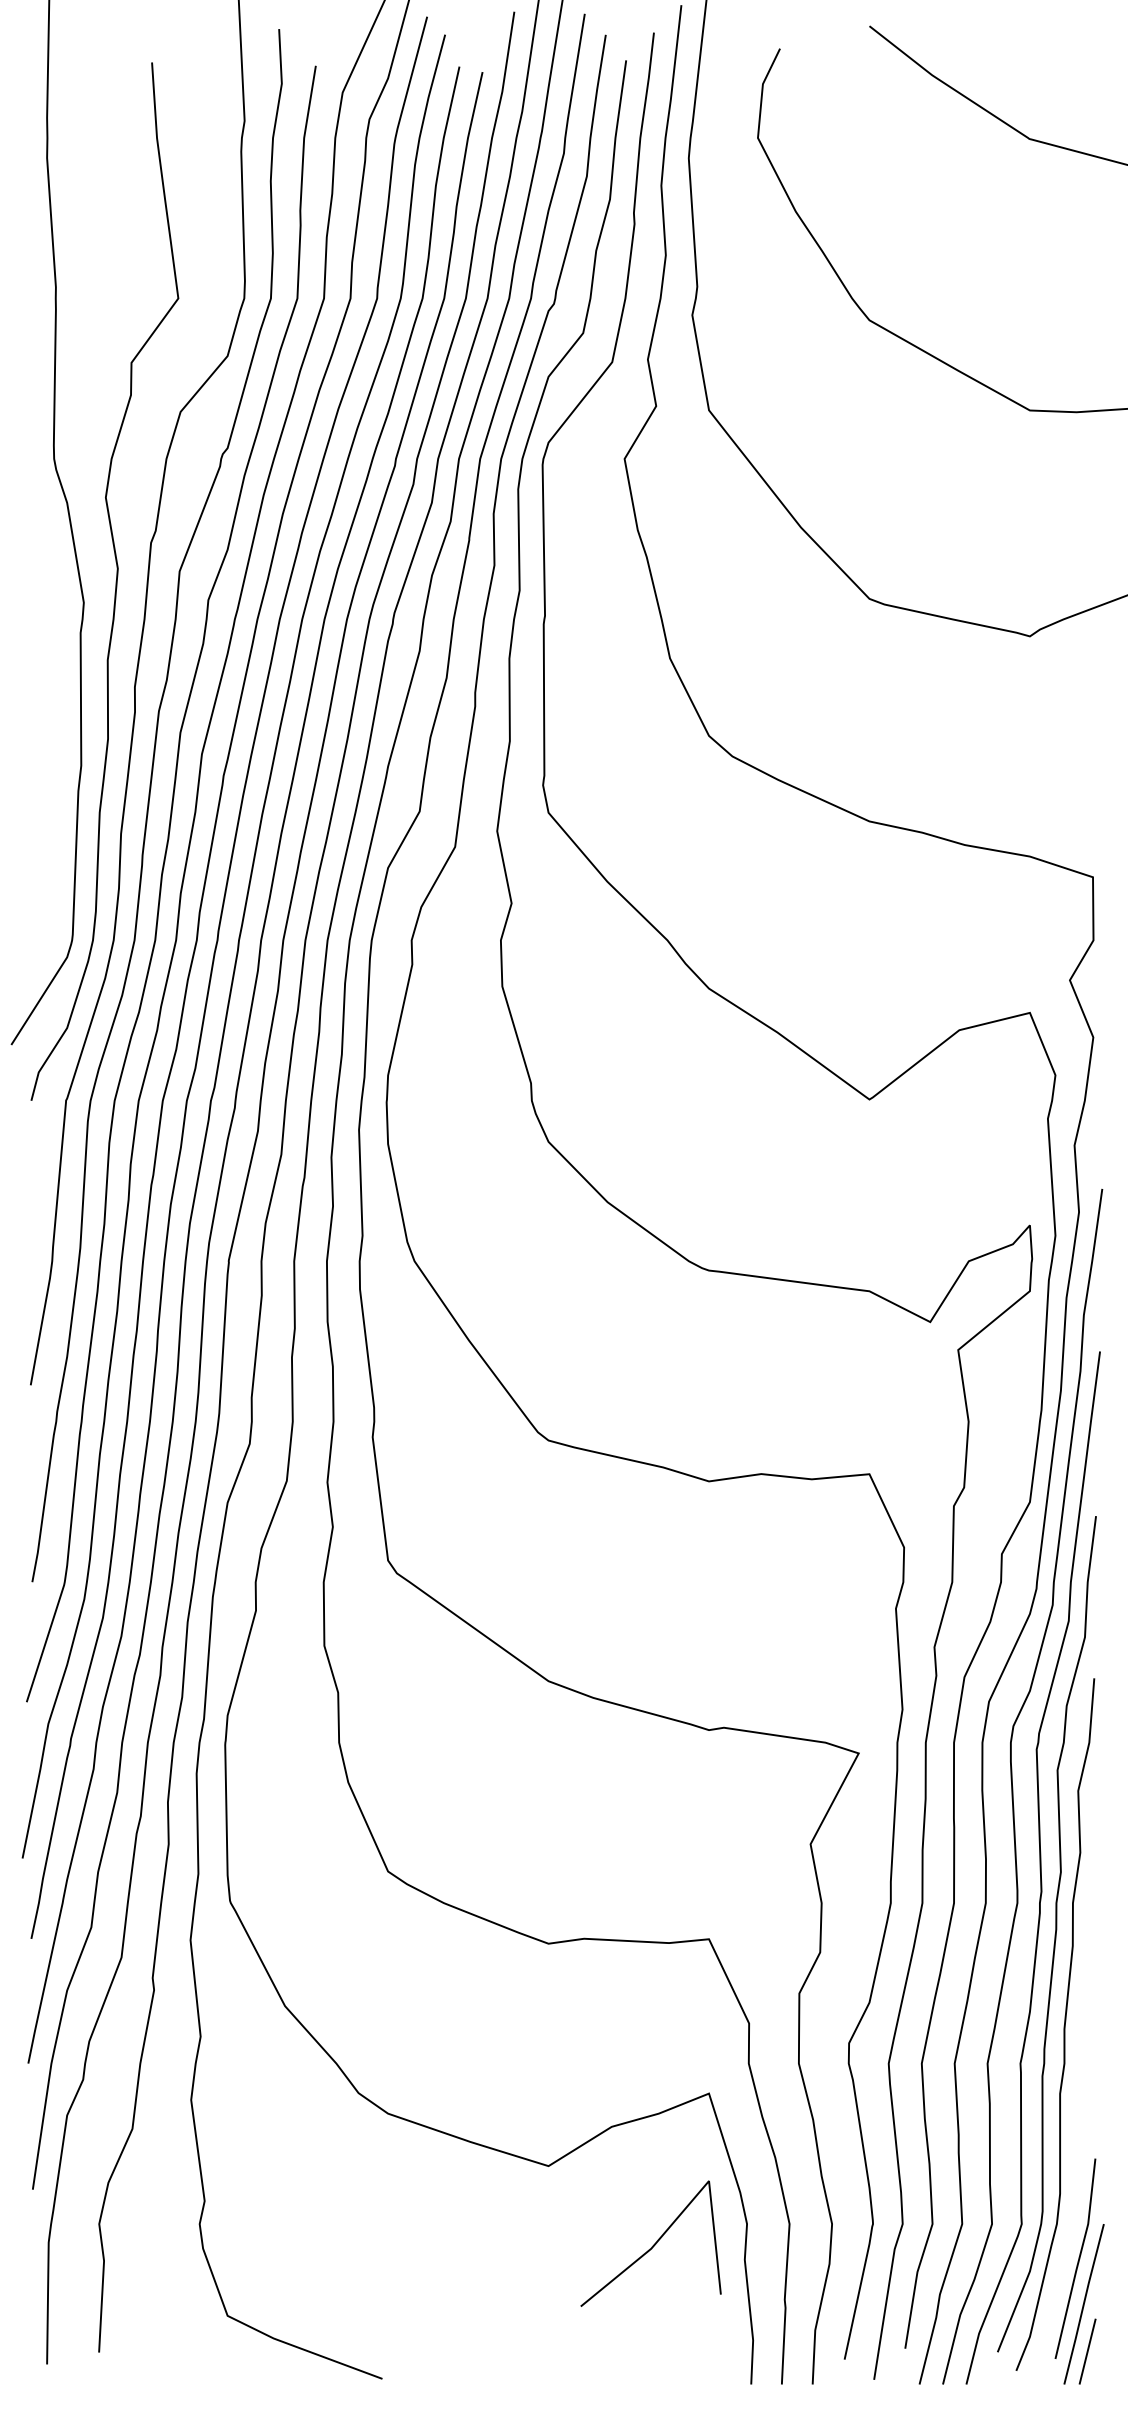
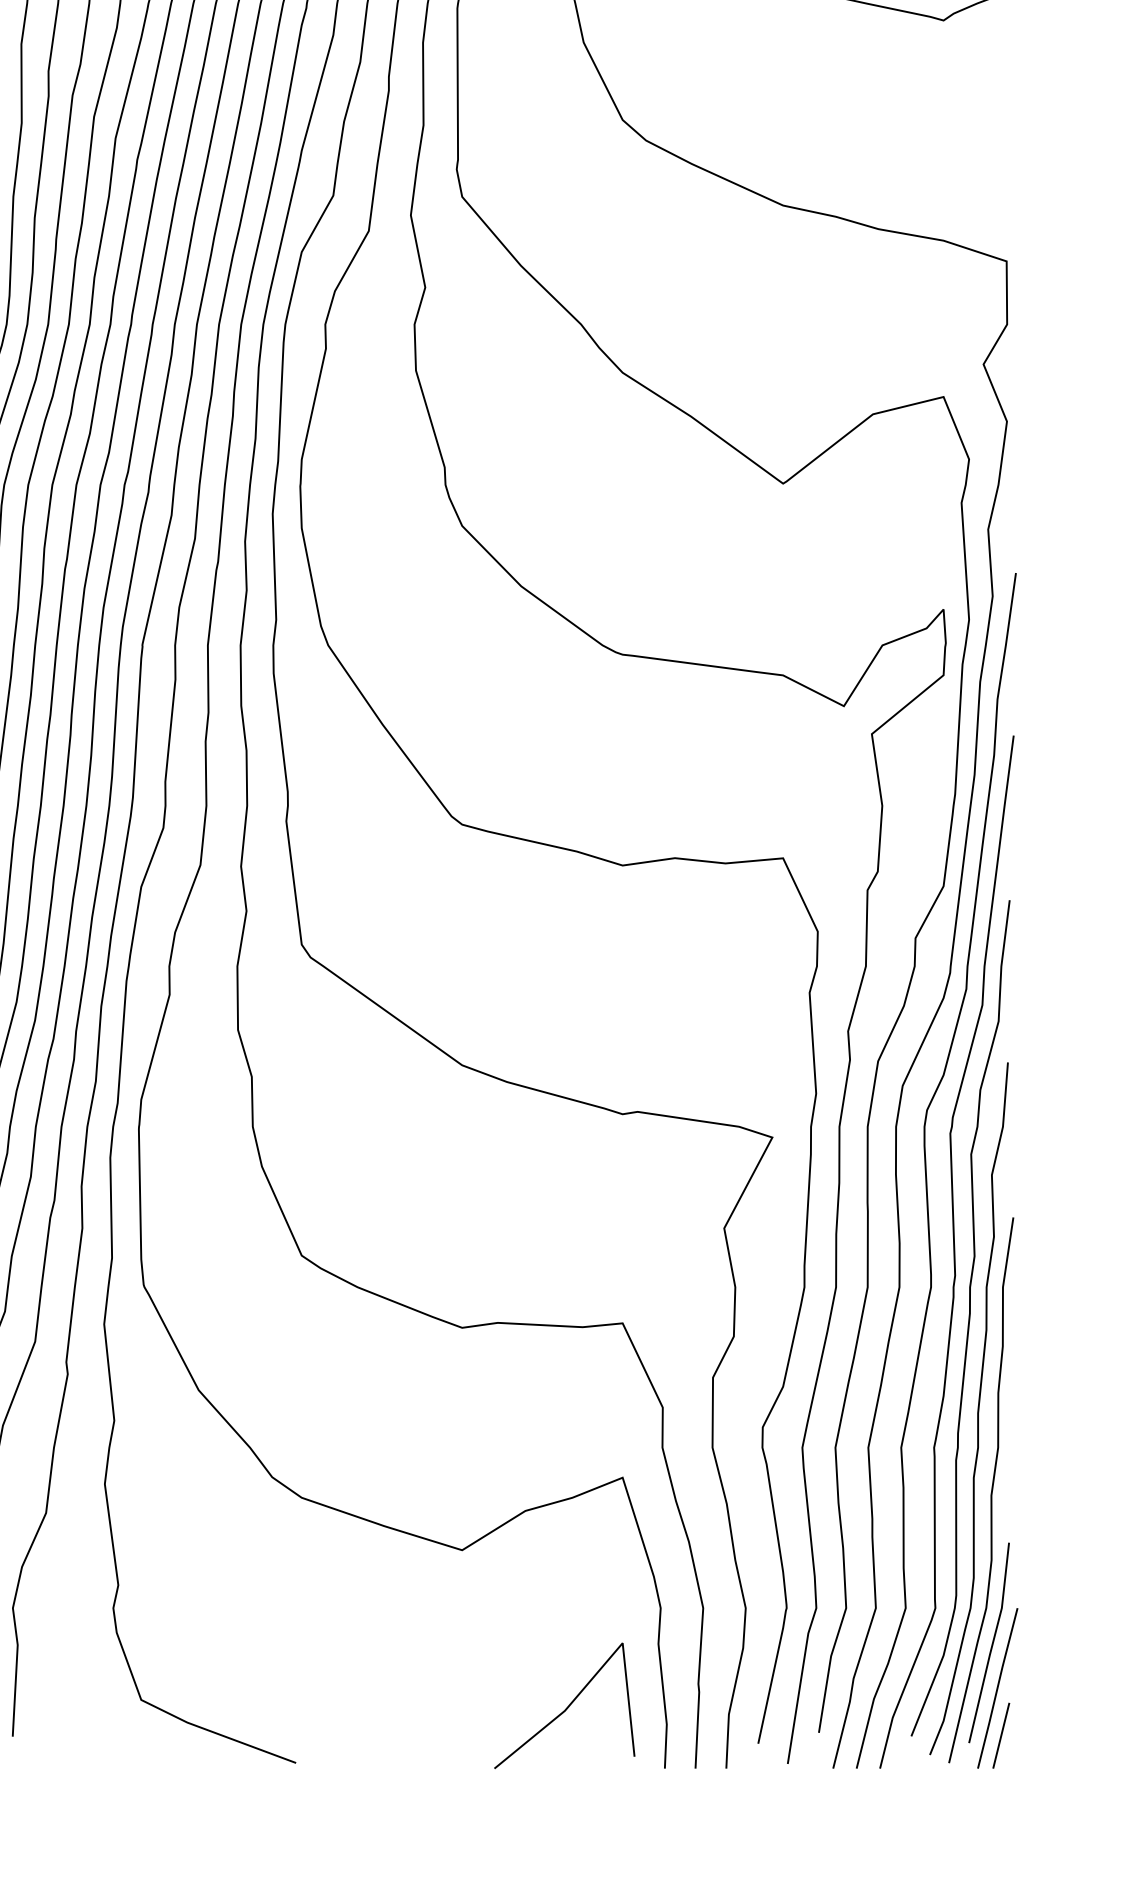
curve: (1077, 2105) -> (991, 1489), added
line: (652, 2245) -> (566, 1707), moved

